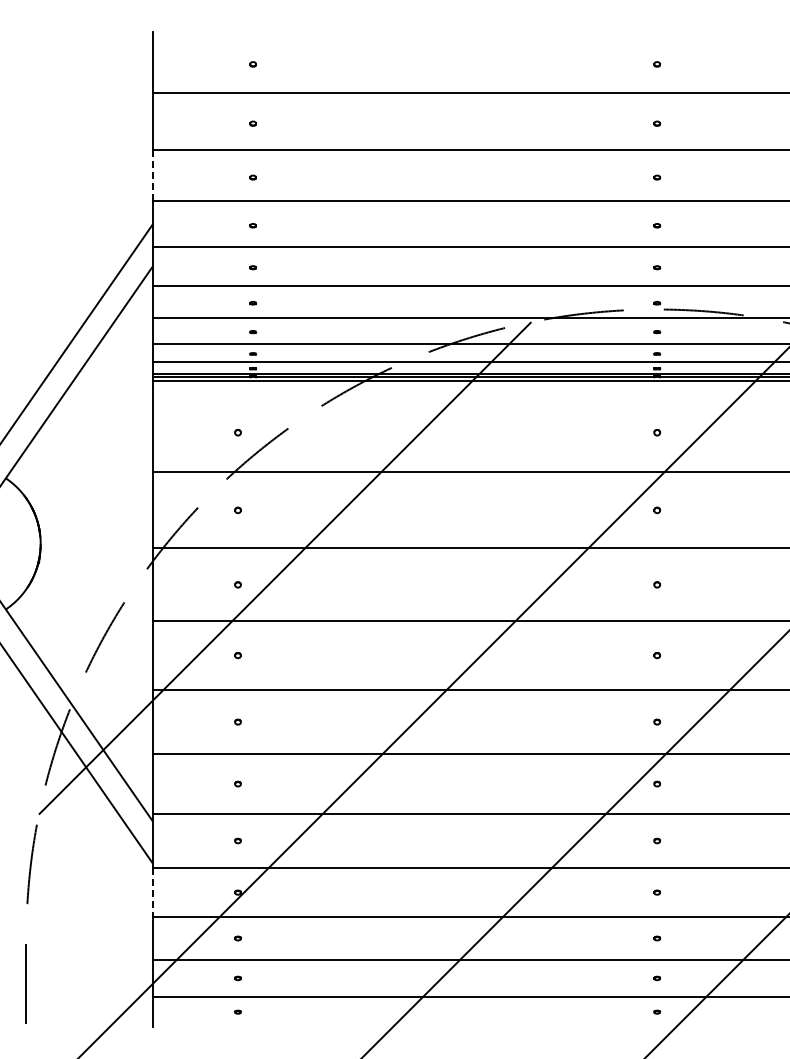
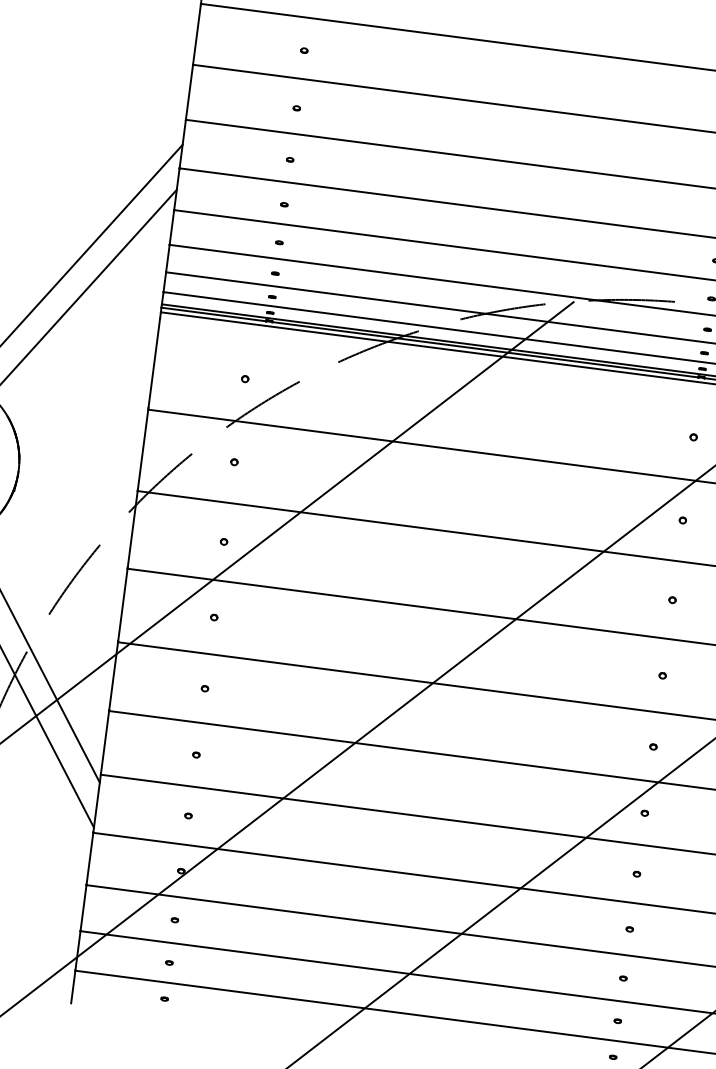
line: (152, 175) -> (189, 92), dashed -> solid
line: (152, 892) -> (89, 859), dashed -> solid

